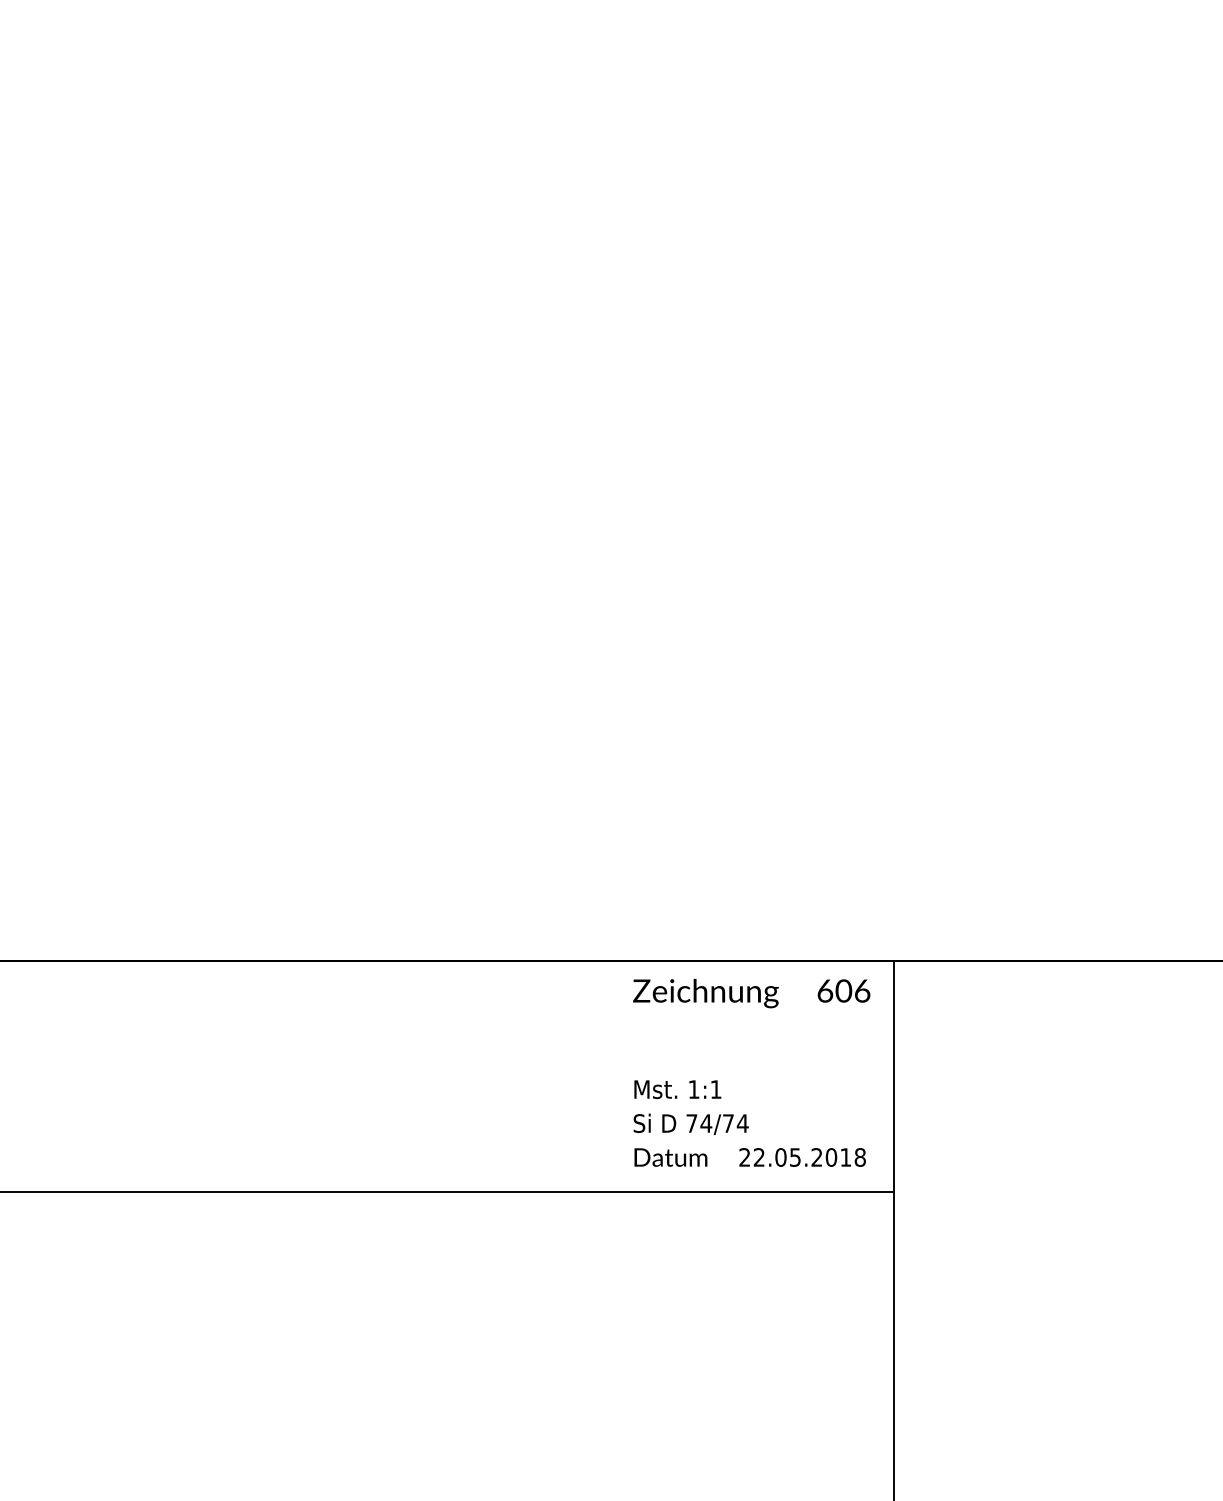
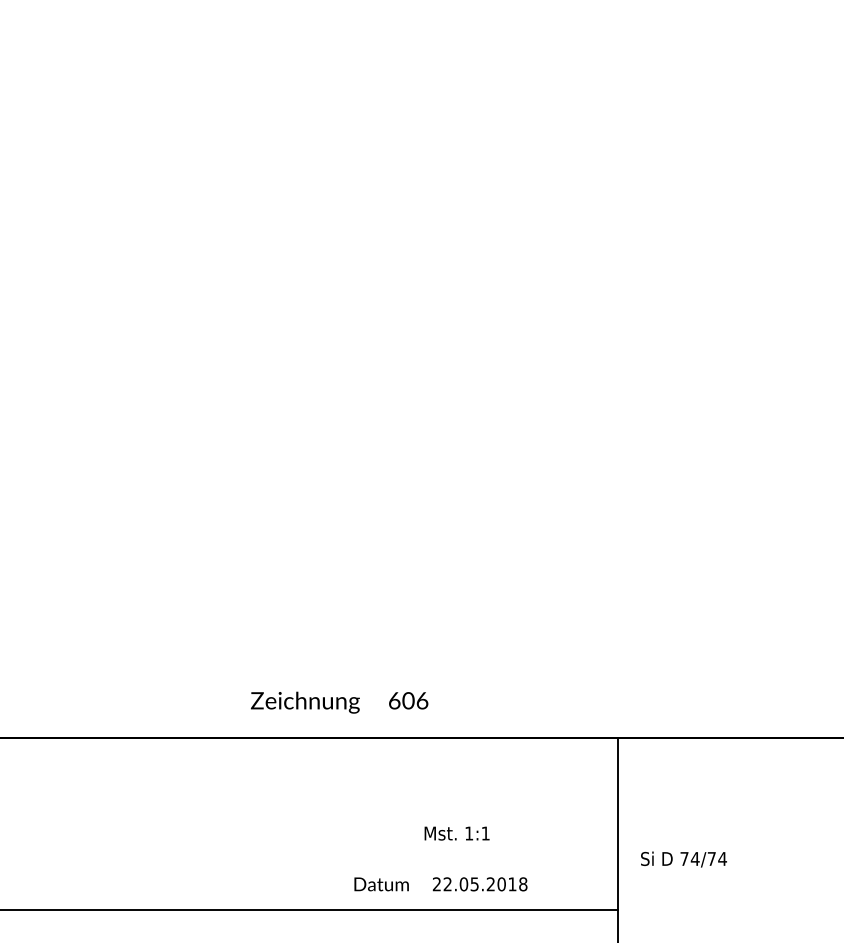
text: (751, 993) -> (339, 702), moved
text: (690, 1123) -> (683, 858), moved
text: (749, 1157) -> (440, 884), moved

